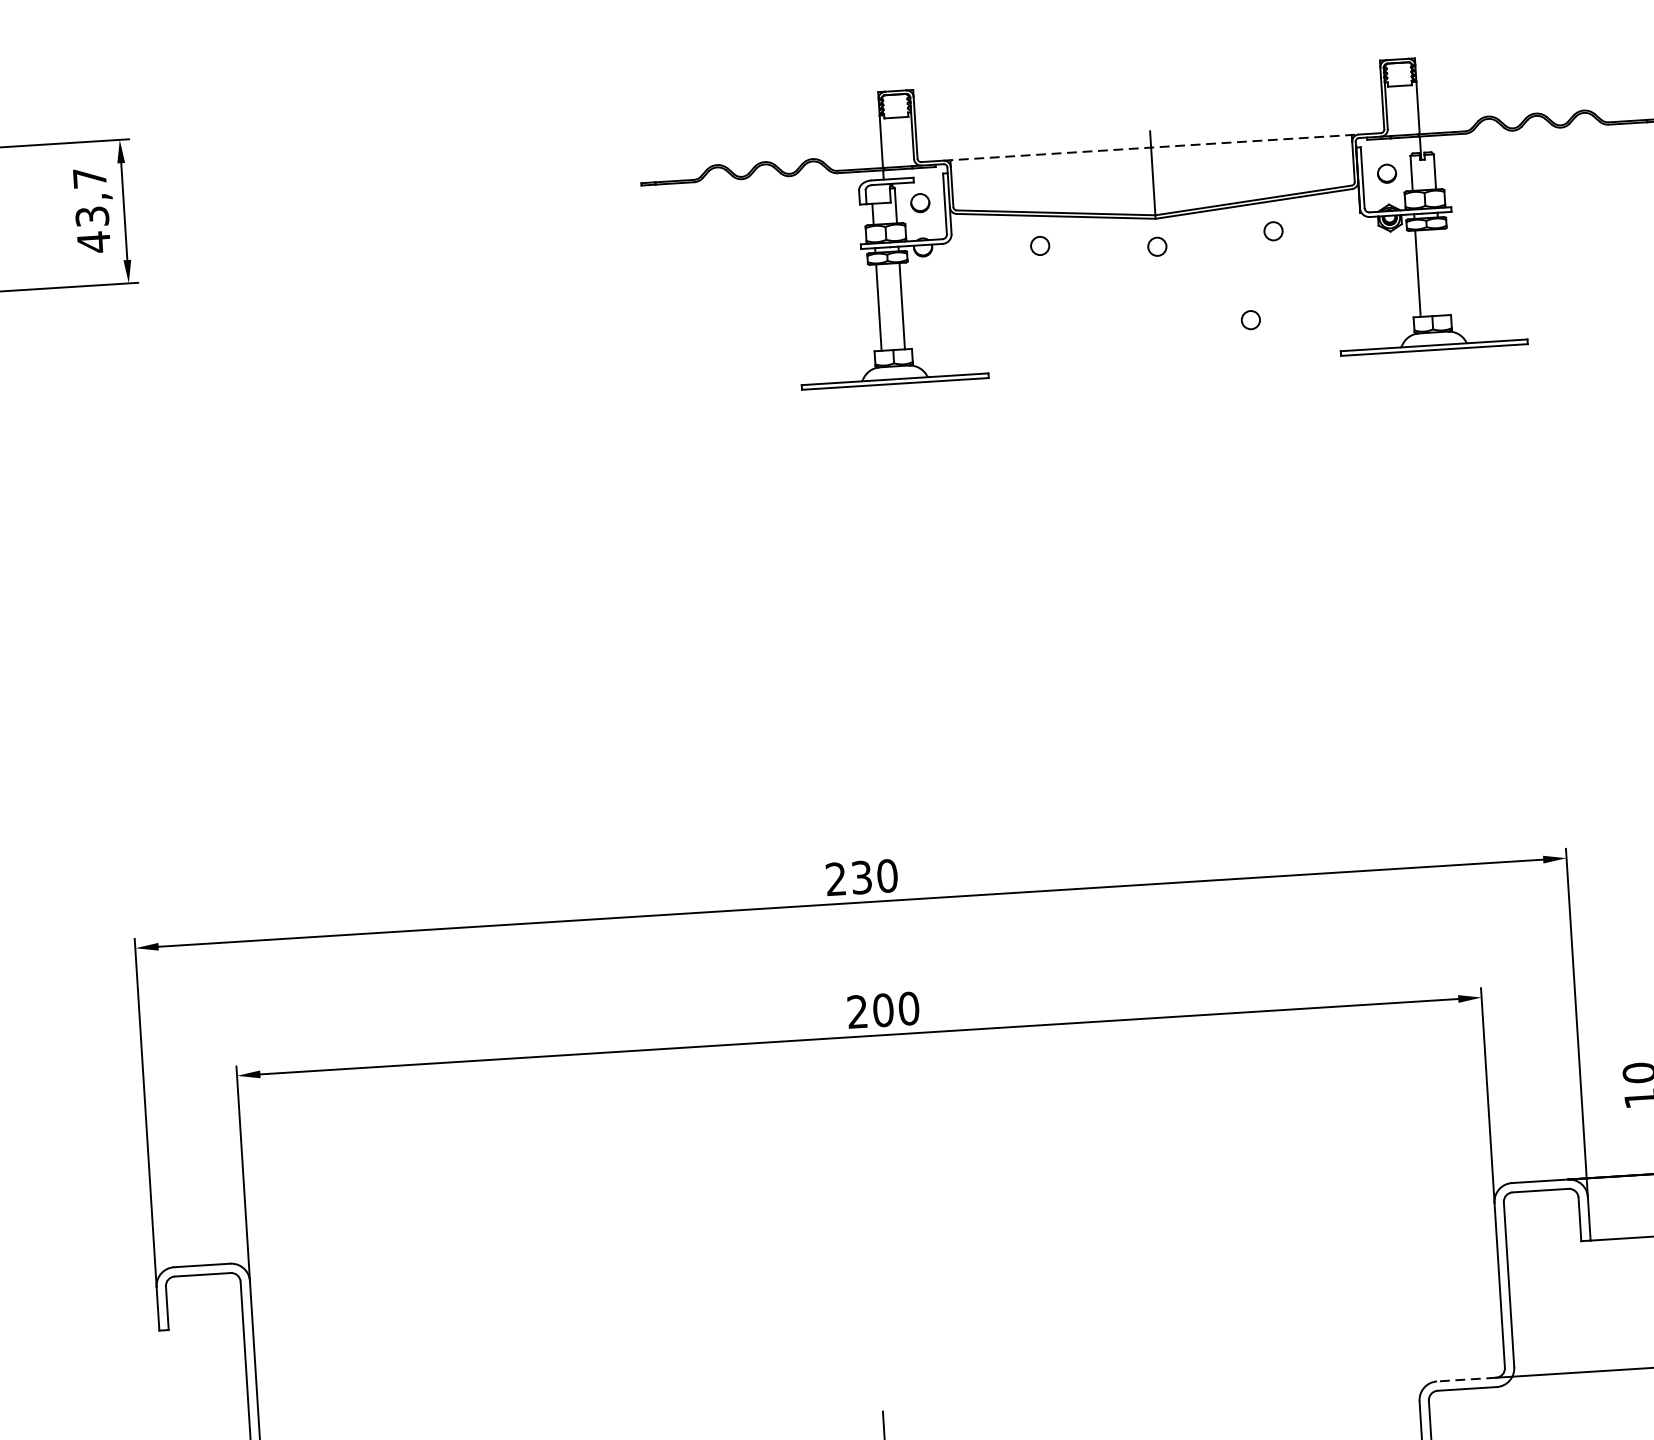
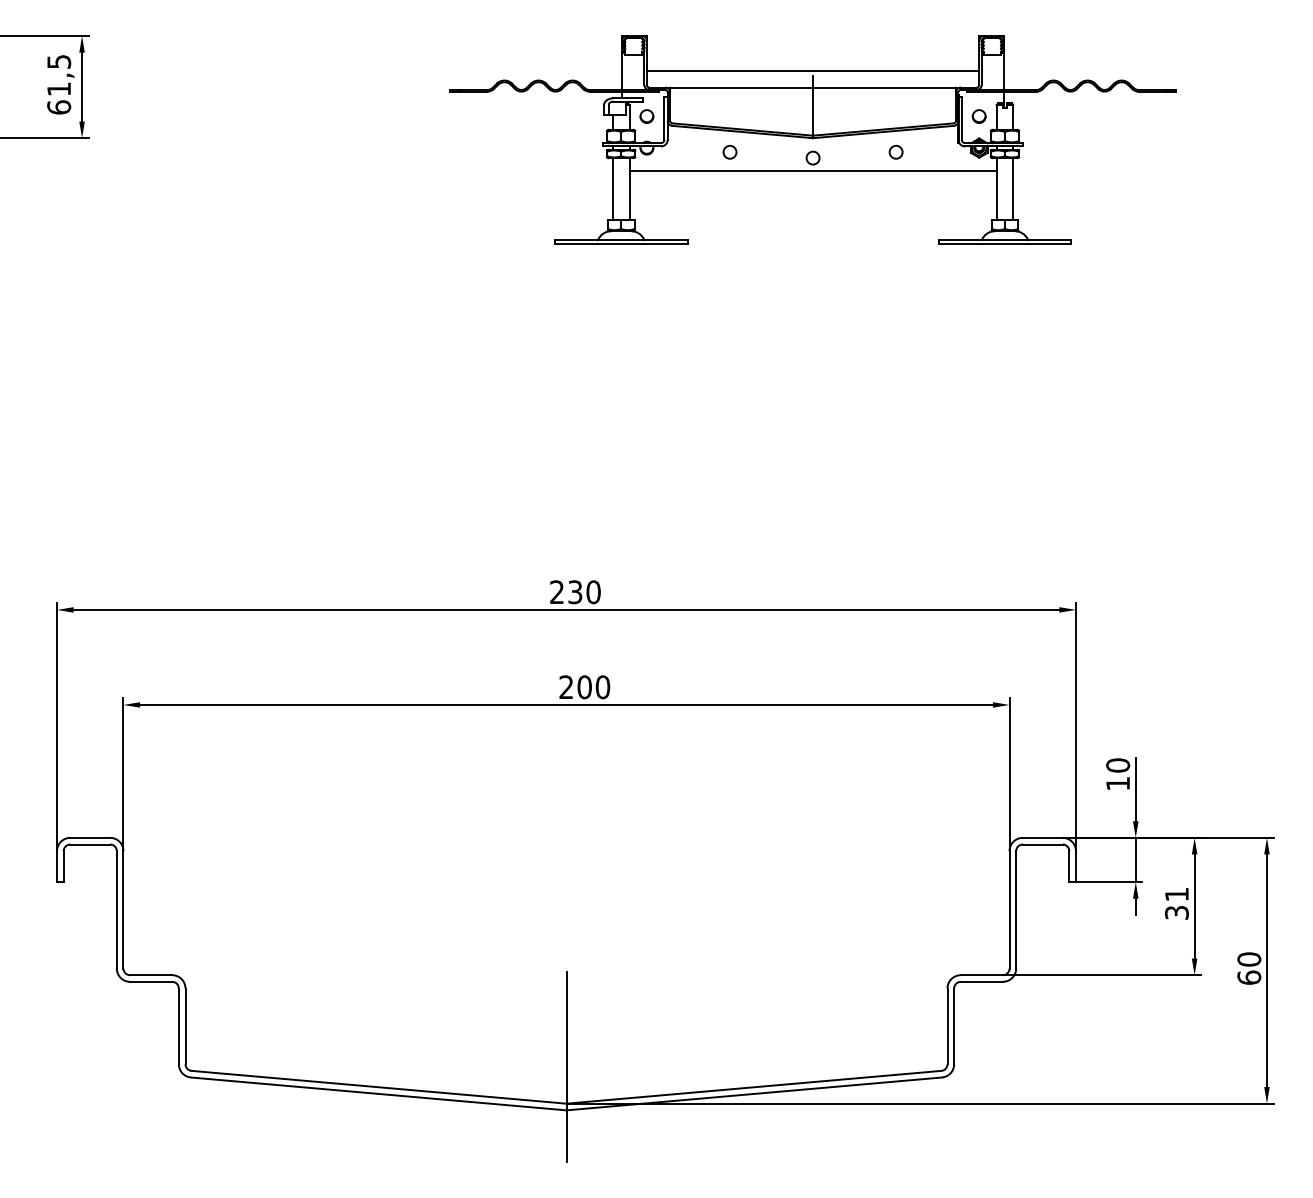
line: (1148, 123) -> (812, 70), added
line: (1151, 147) -> (813, 87), dashed -> solid
text: (92, 211) -> (59, 85), 43,7 -> 61,5
line: (1157, 265) -> (812, 171), added
line: (1441, 271) -> (1013, 188), added
circle: (1250, 320) -> (875, 214), removed
line: (1466, 1380) -> (981, 975), dashed -> solid

